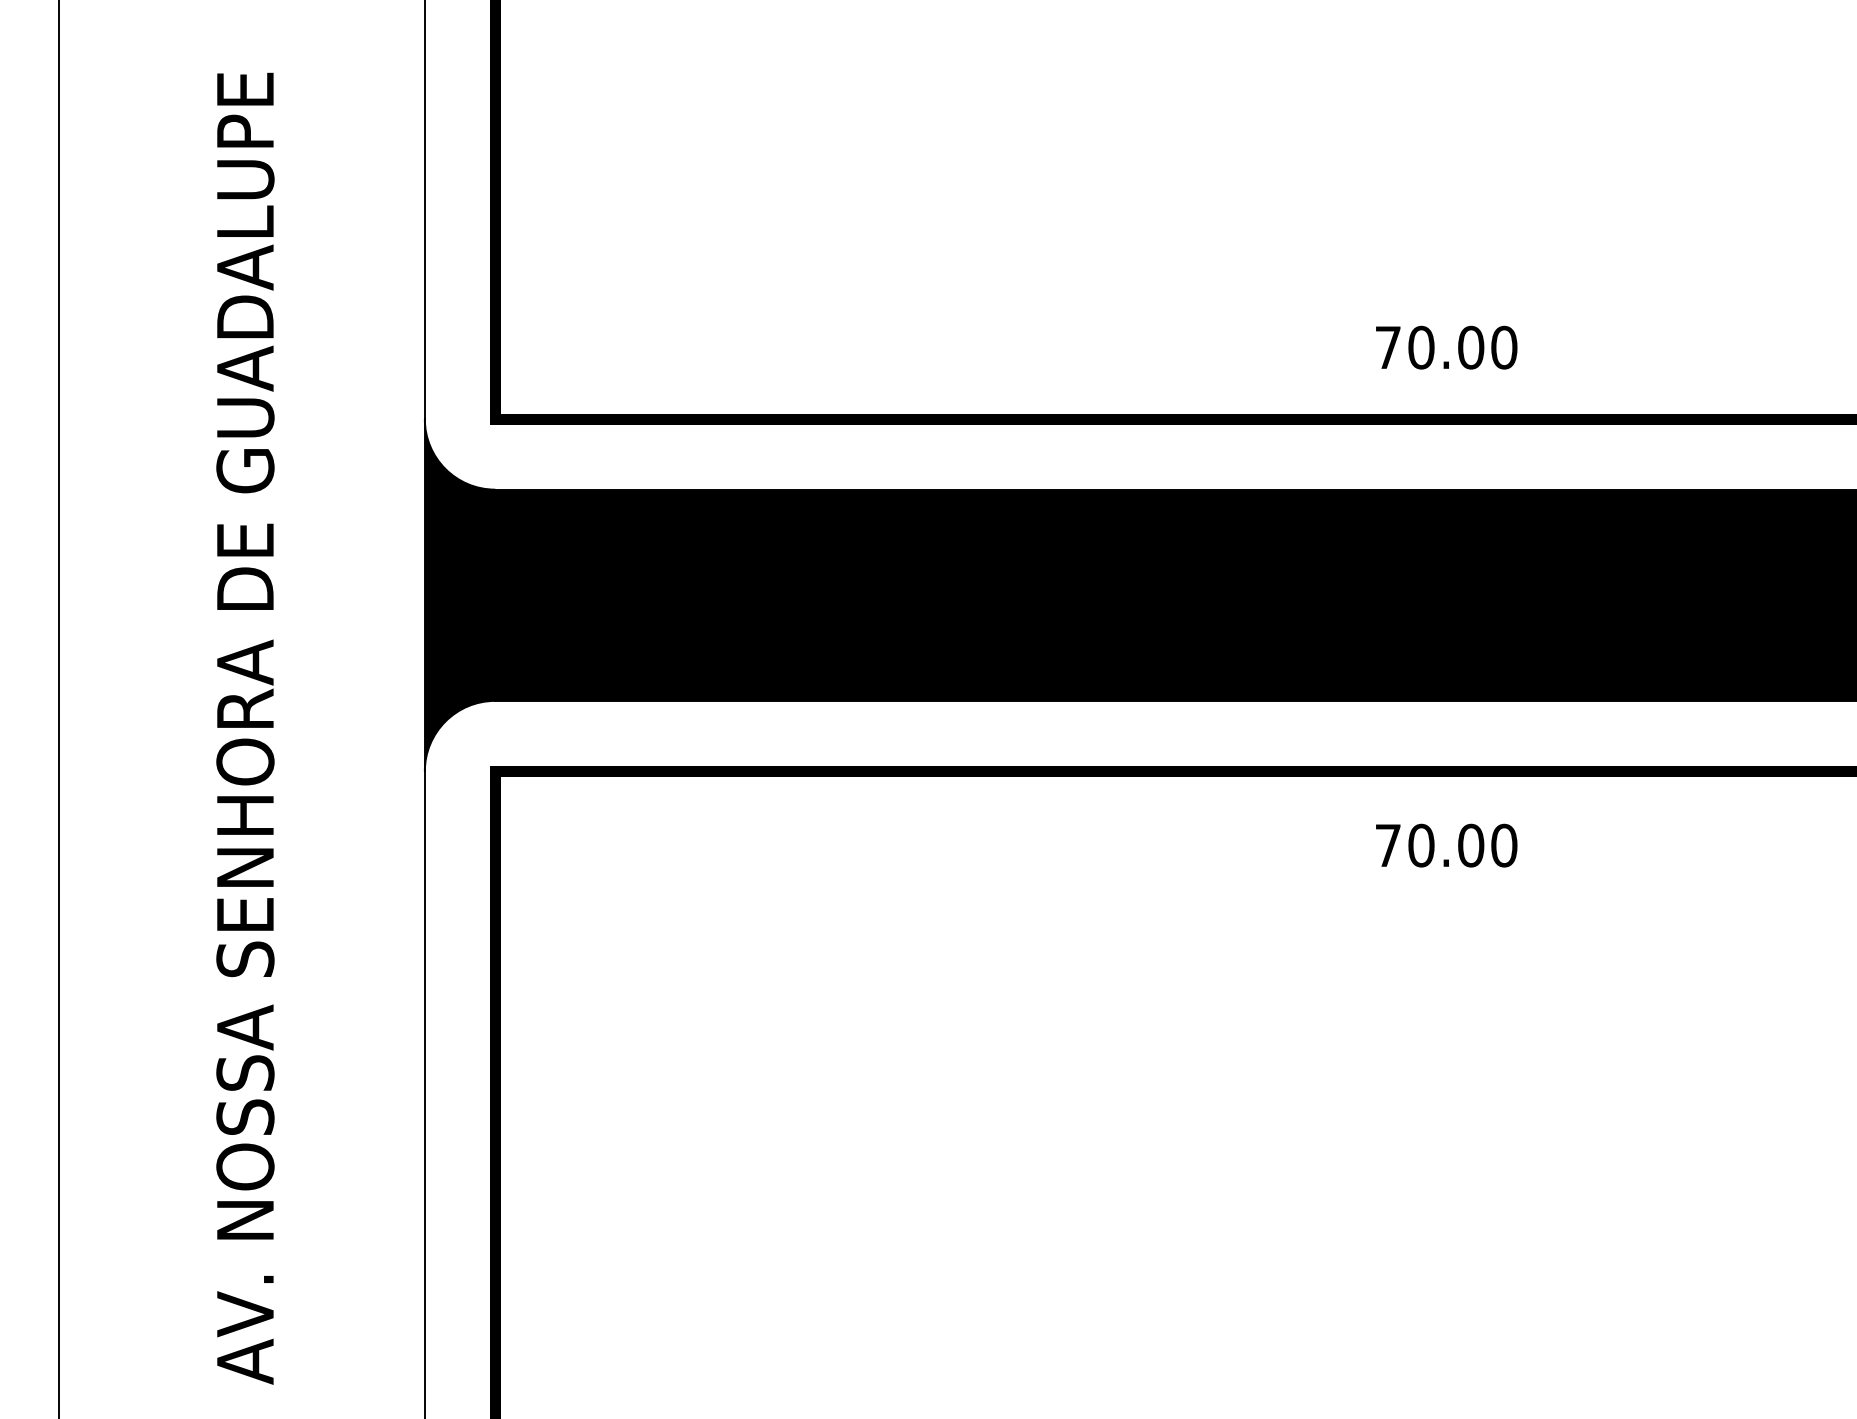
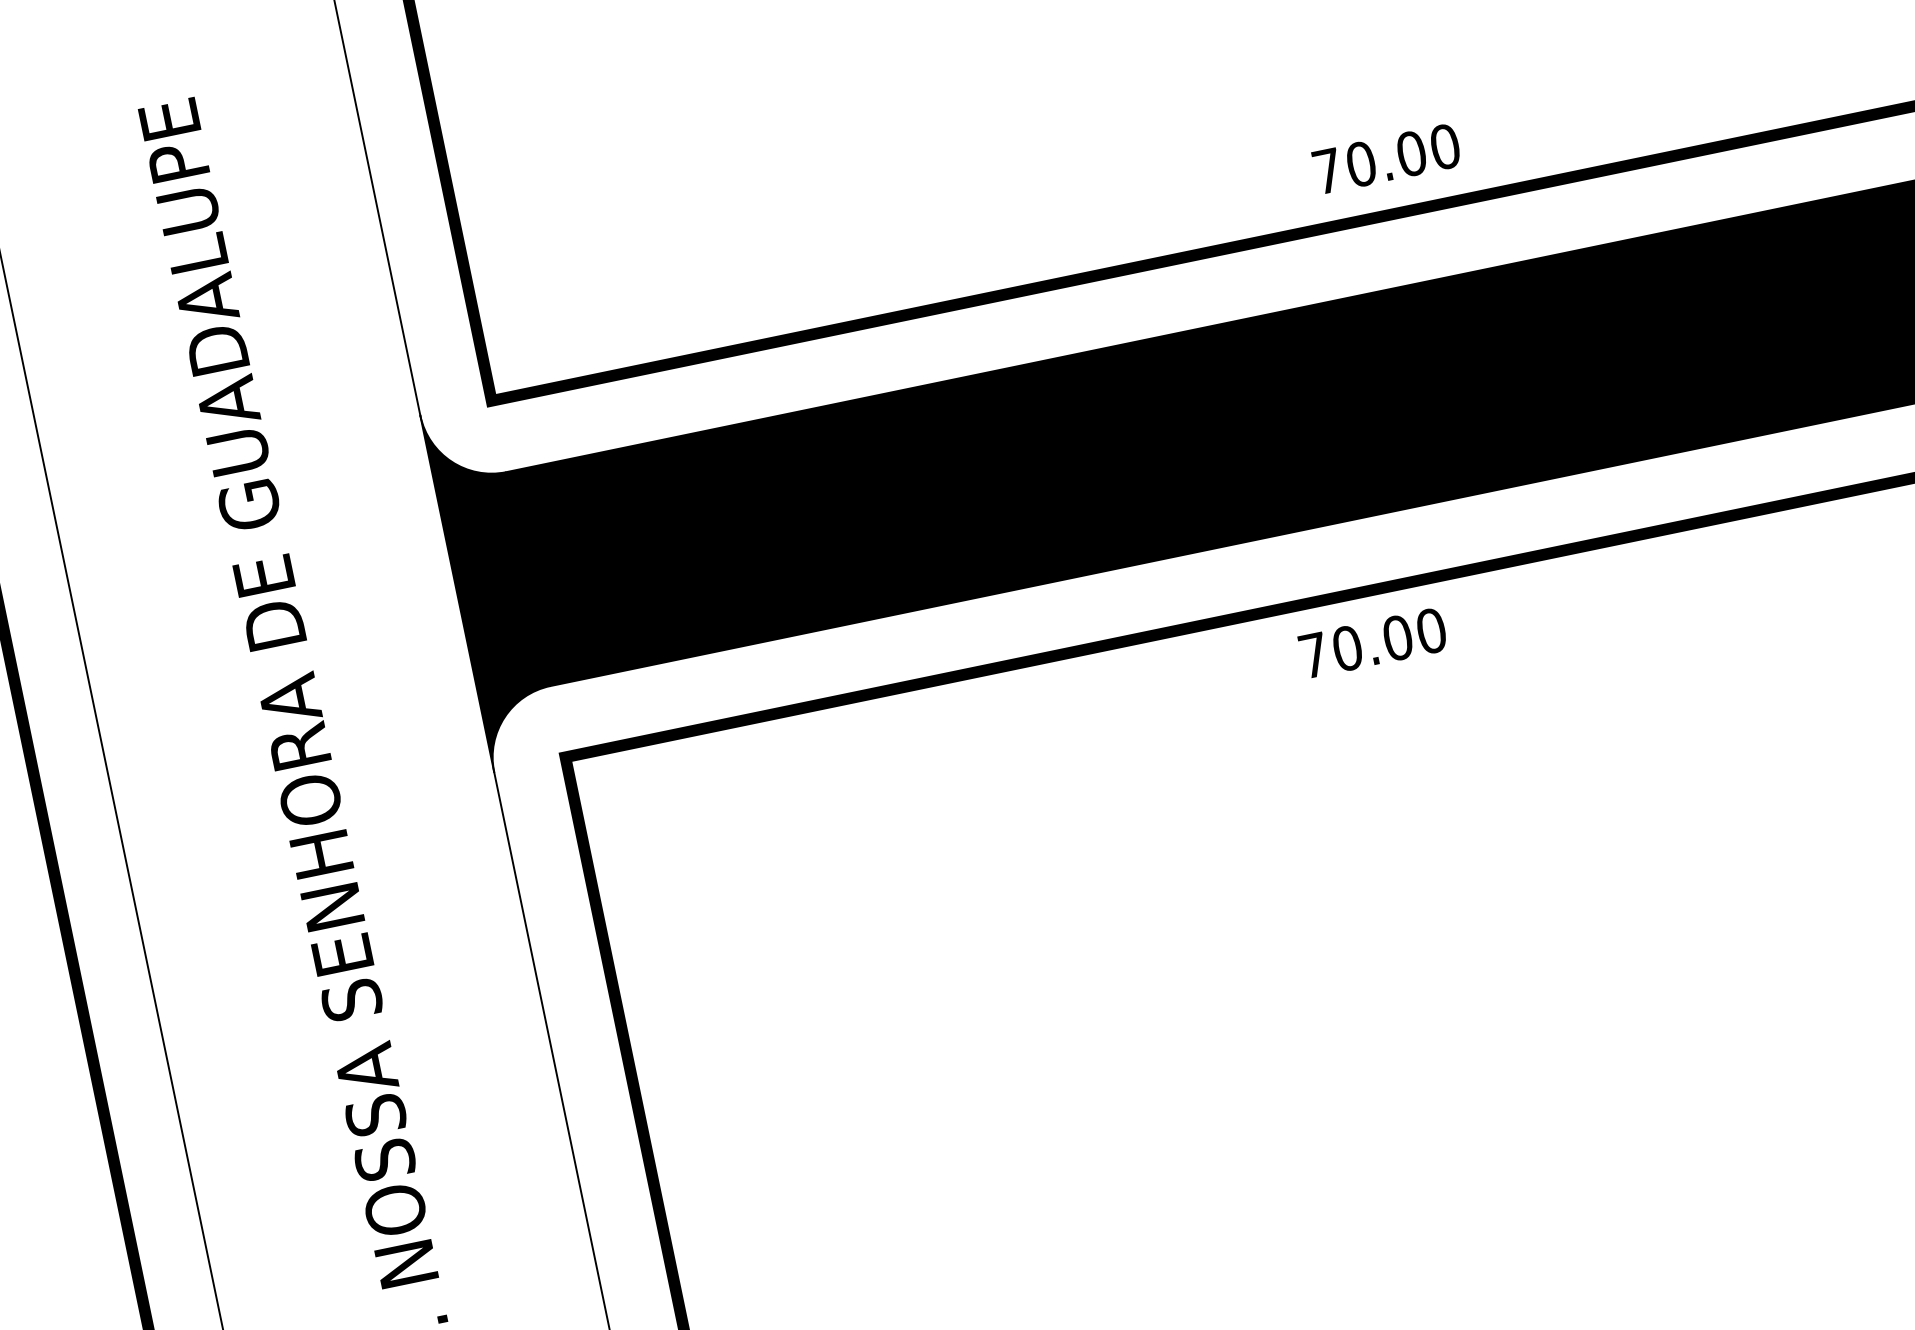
text: (1446, 347) -> (1386, 158), moved
text: (1446, 845) -> (1372, 643), moved

